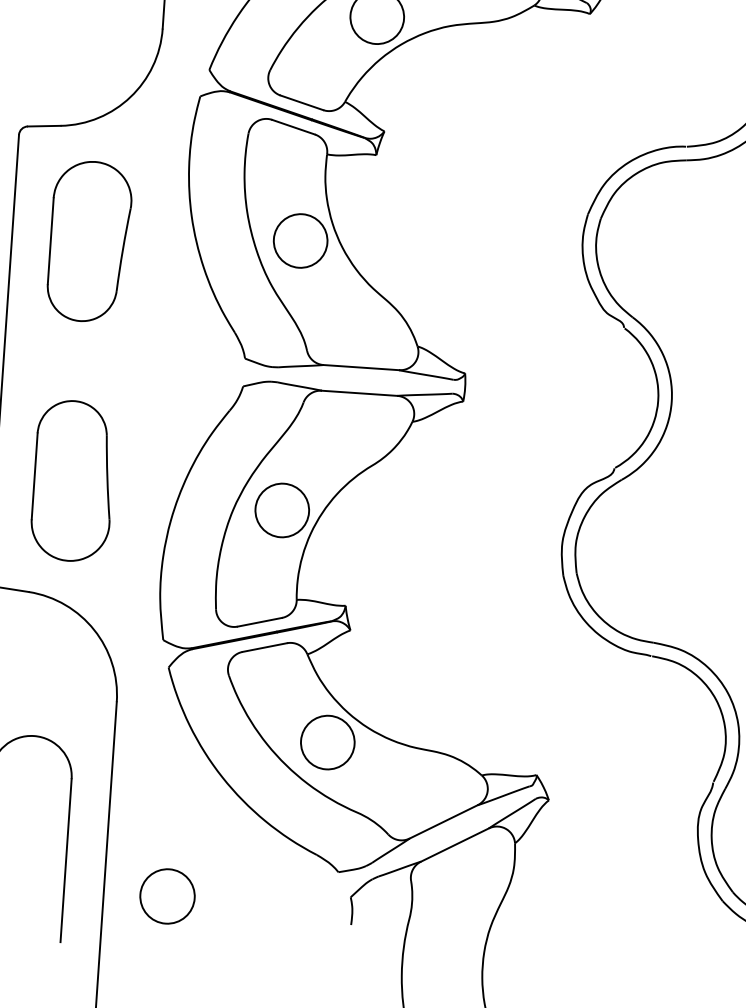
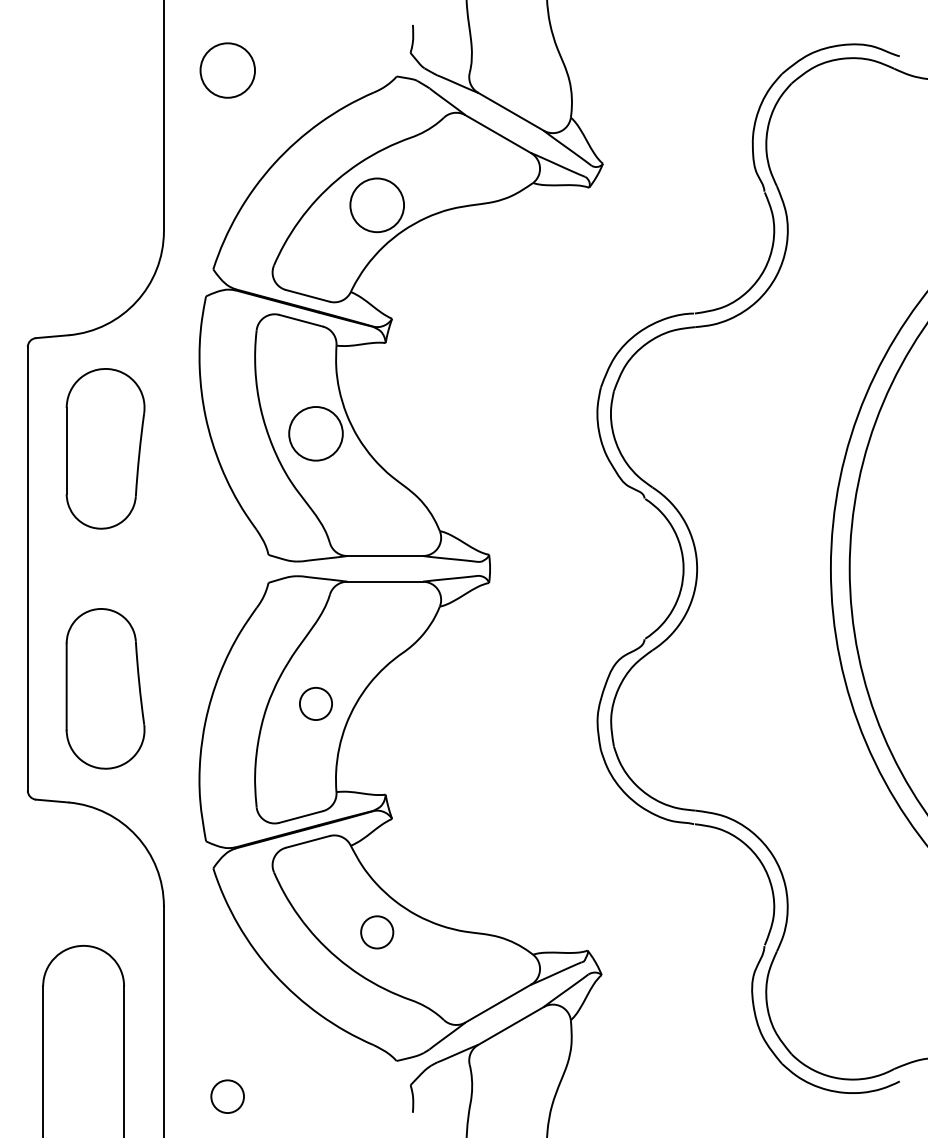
circle: (281, 510) -> (315, 703), size x0.6
circle: (328, 742) -> (377, 932), size x0.6
circle: (167, 896) -> (227, 1096), size x0.6

